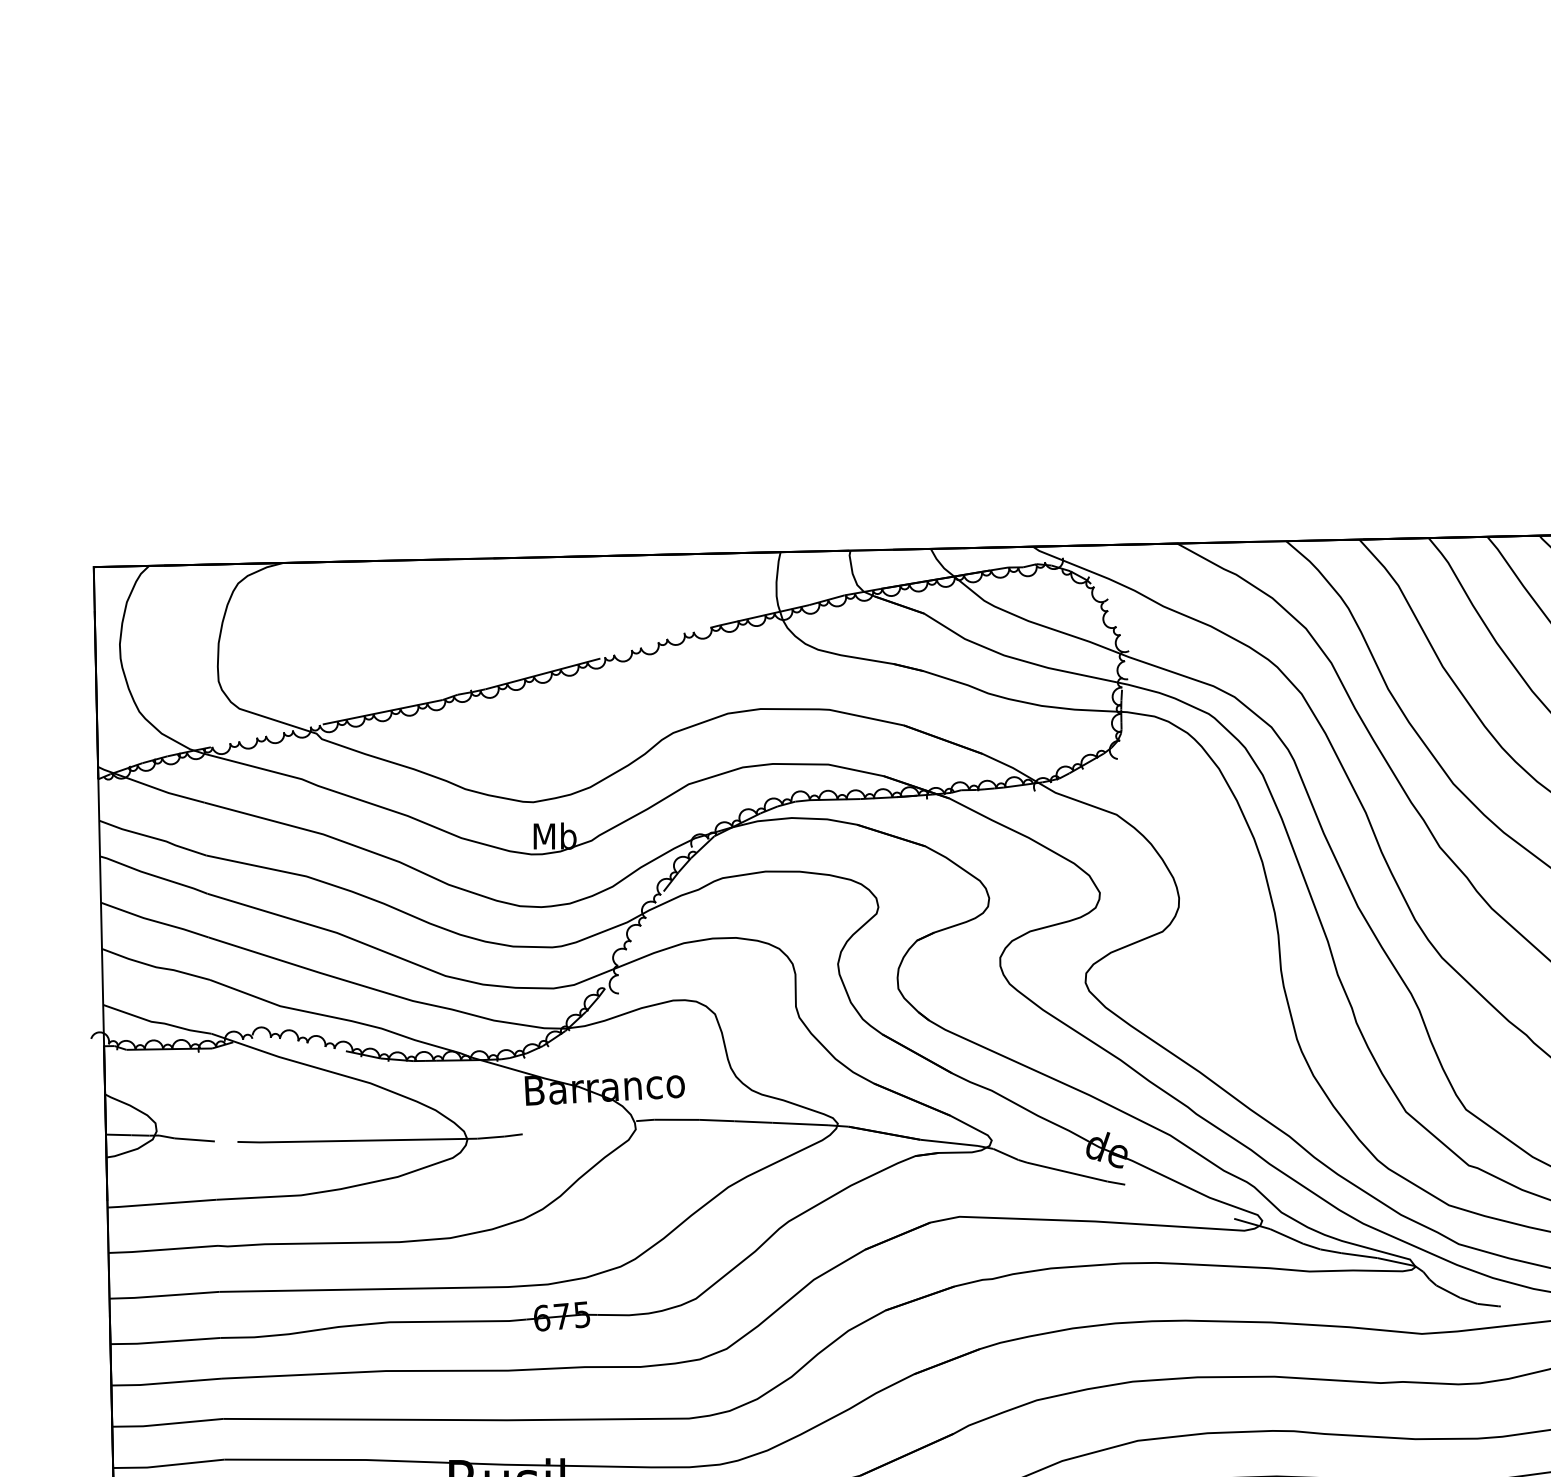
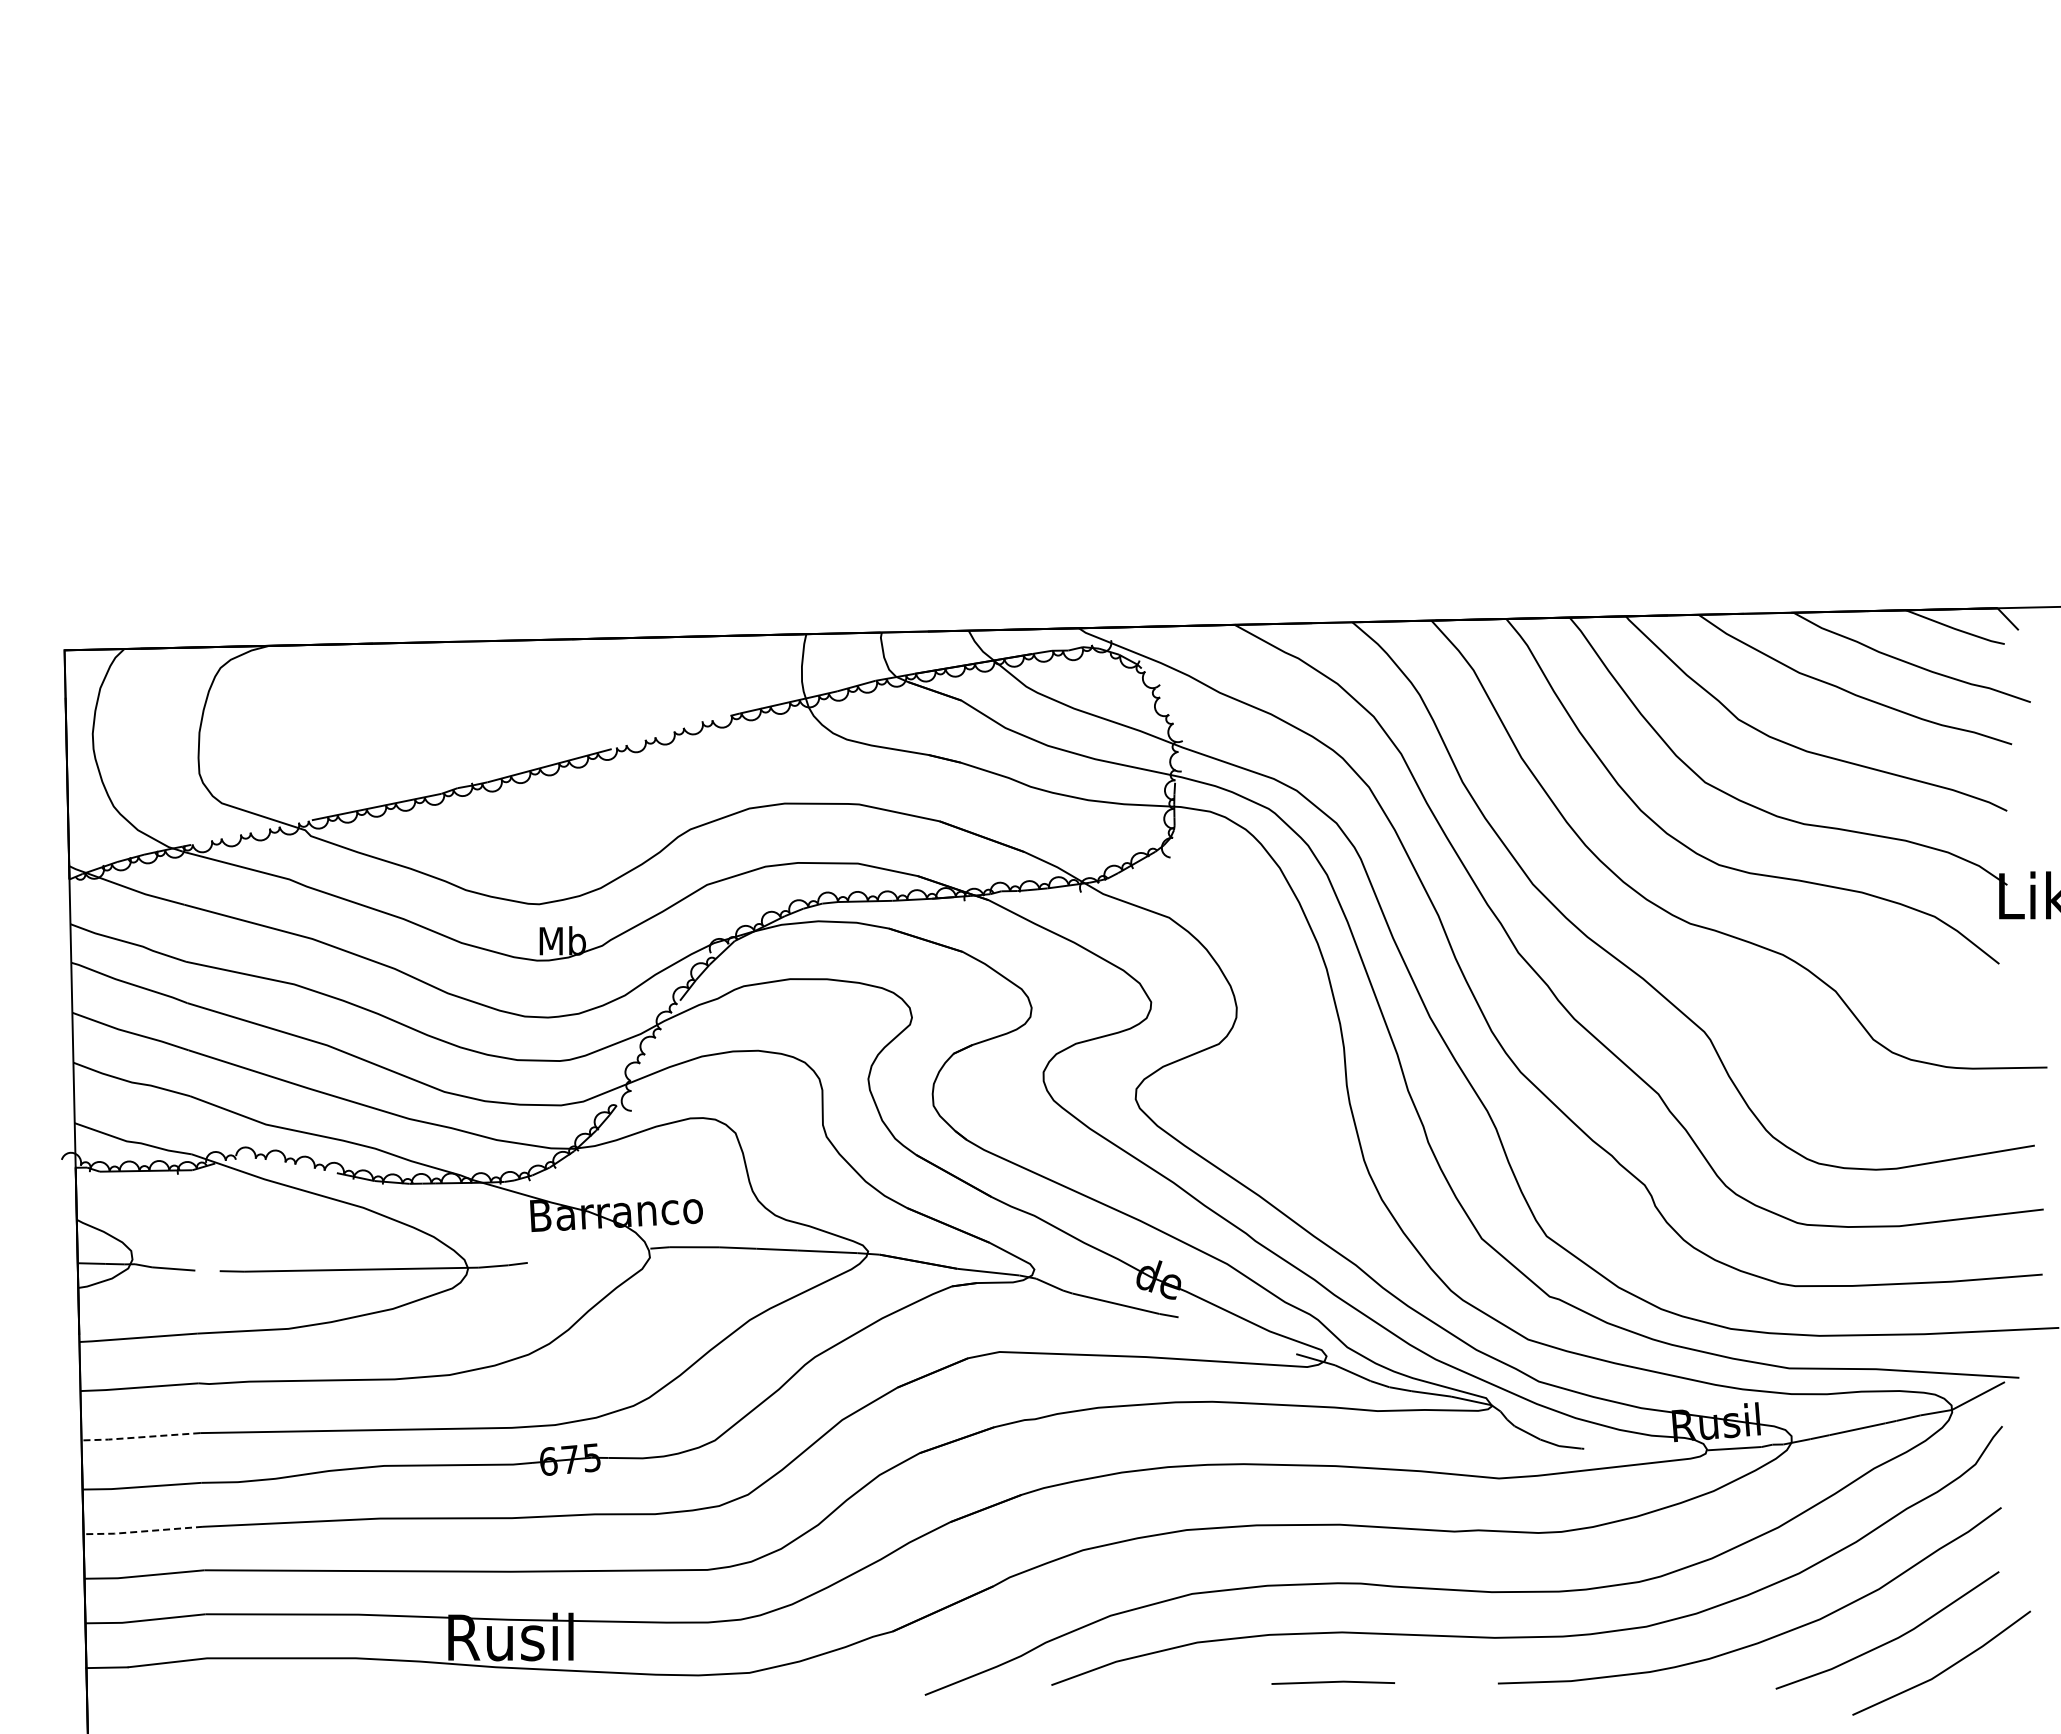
line: (163, 1295) -> (139, 1437), solid -> dashed
line: (165, 1383) -> (142, 1531), solid -> dashed

